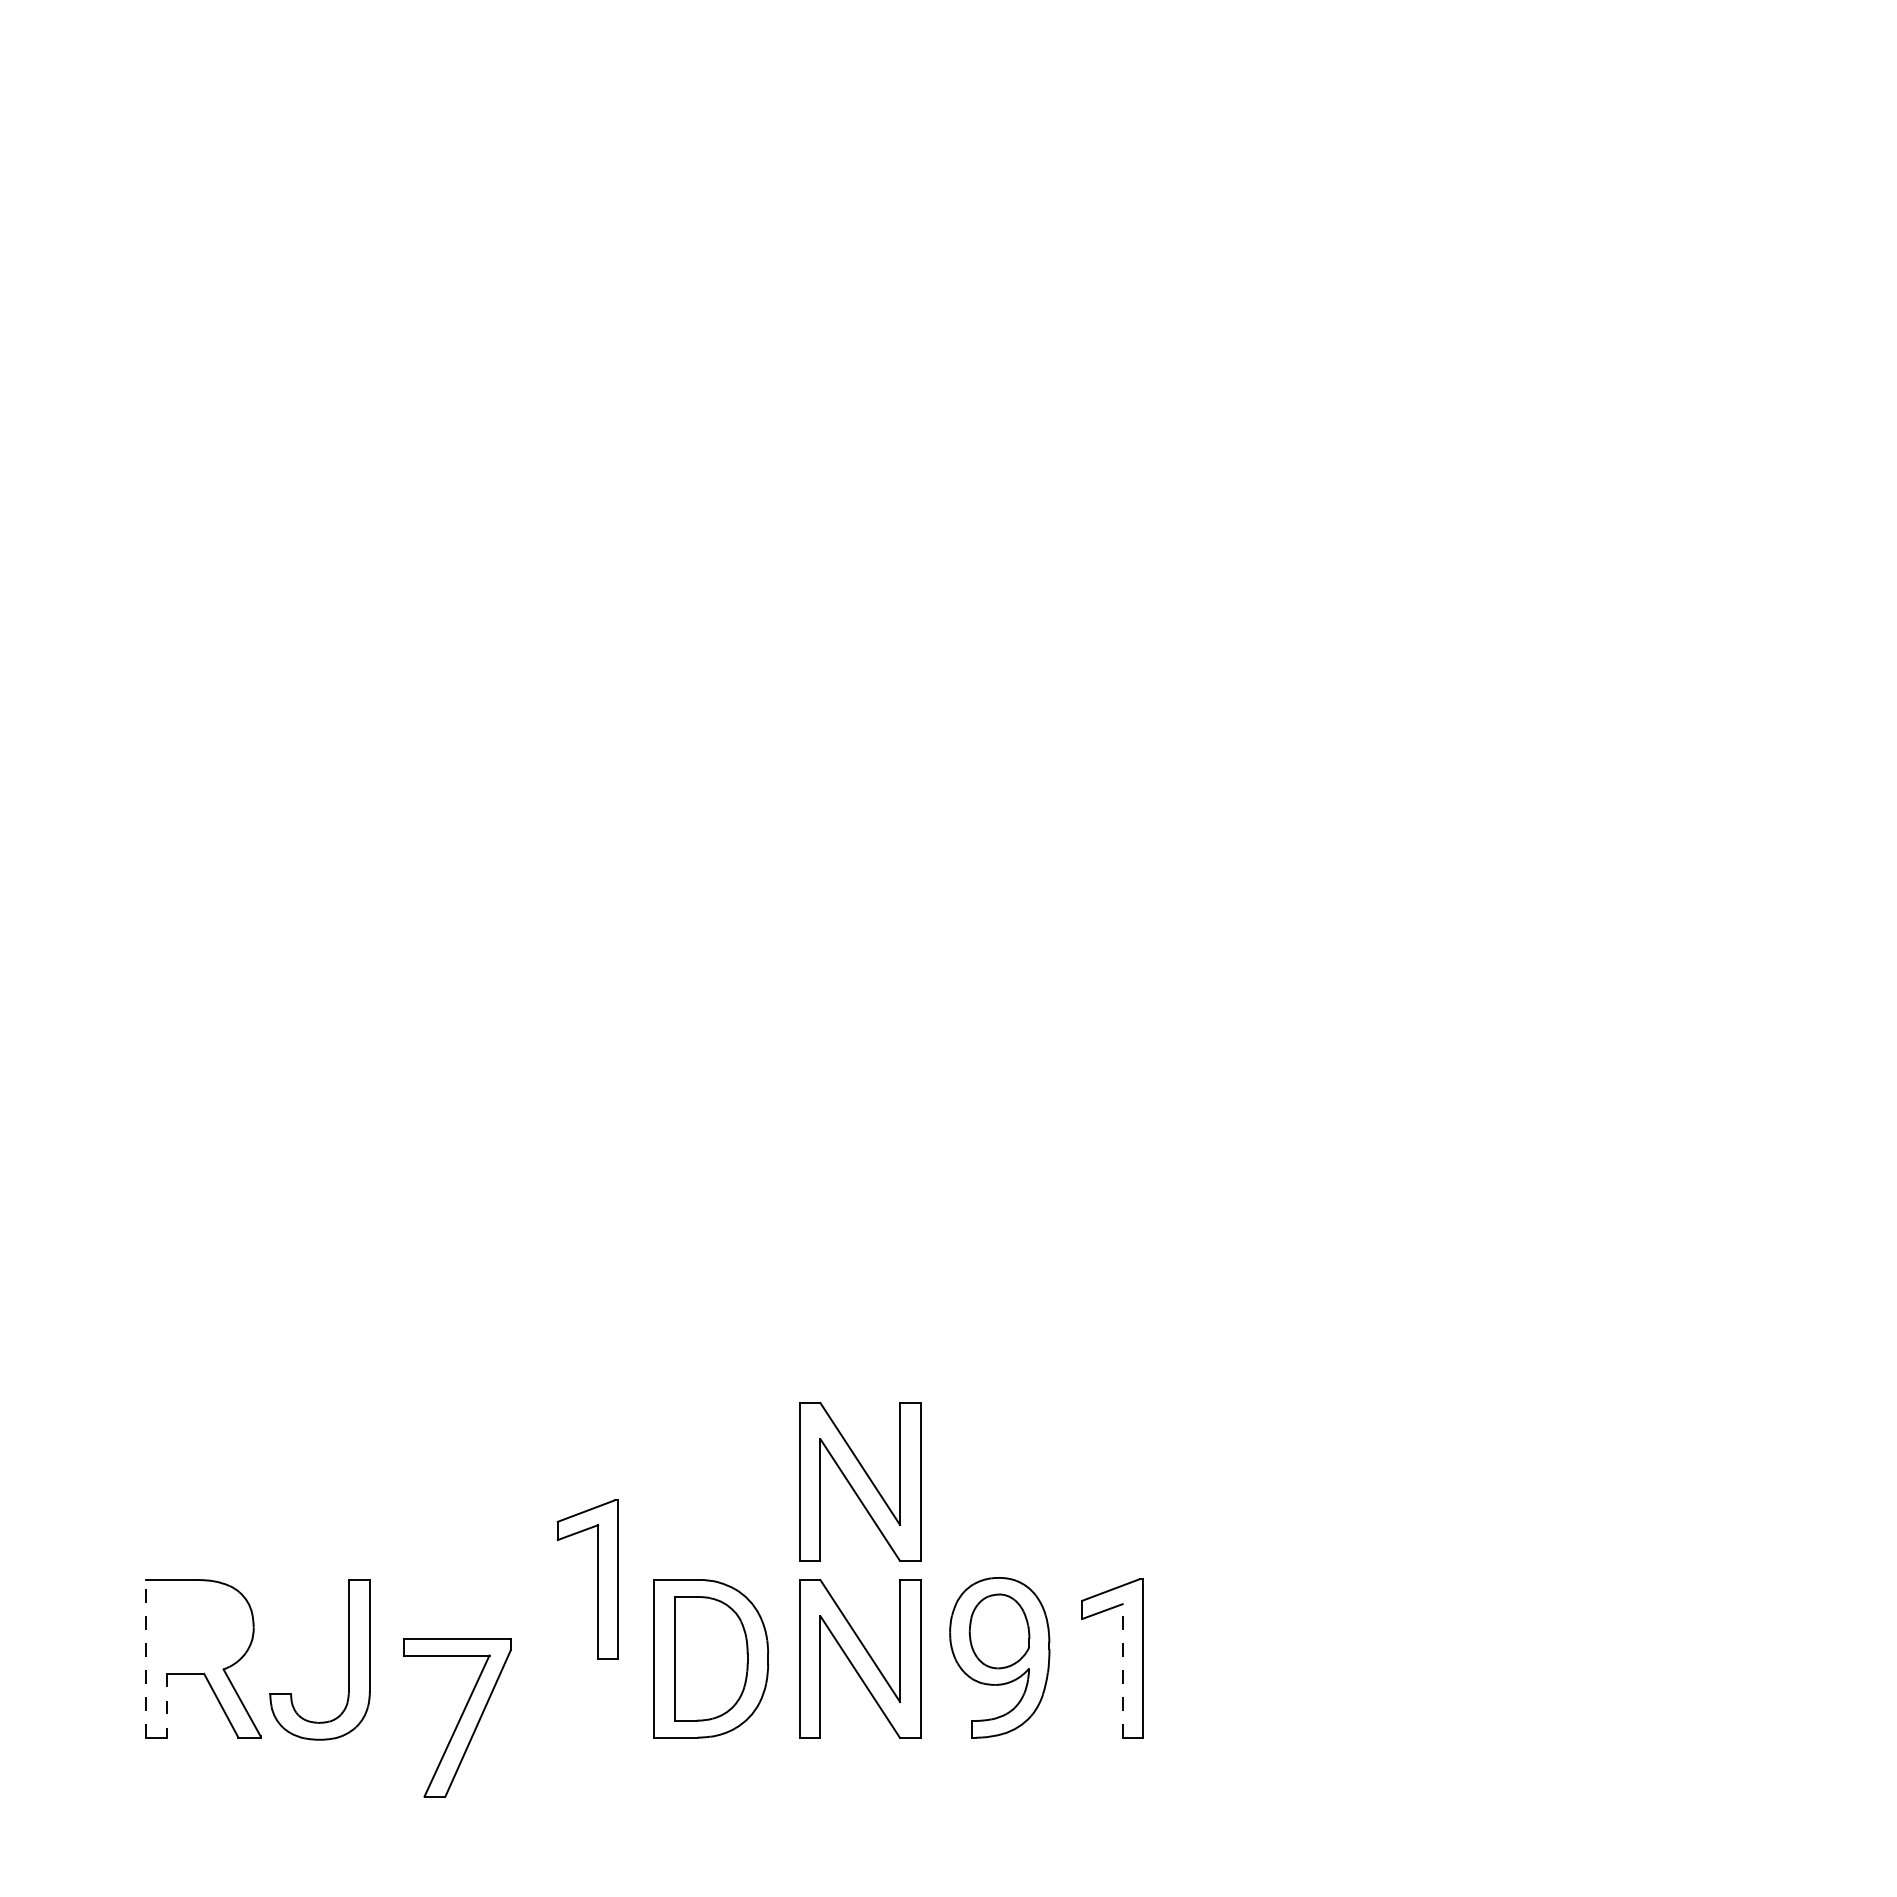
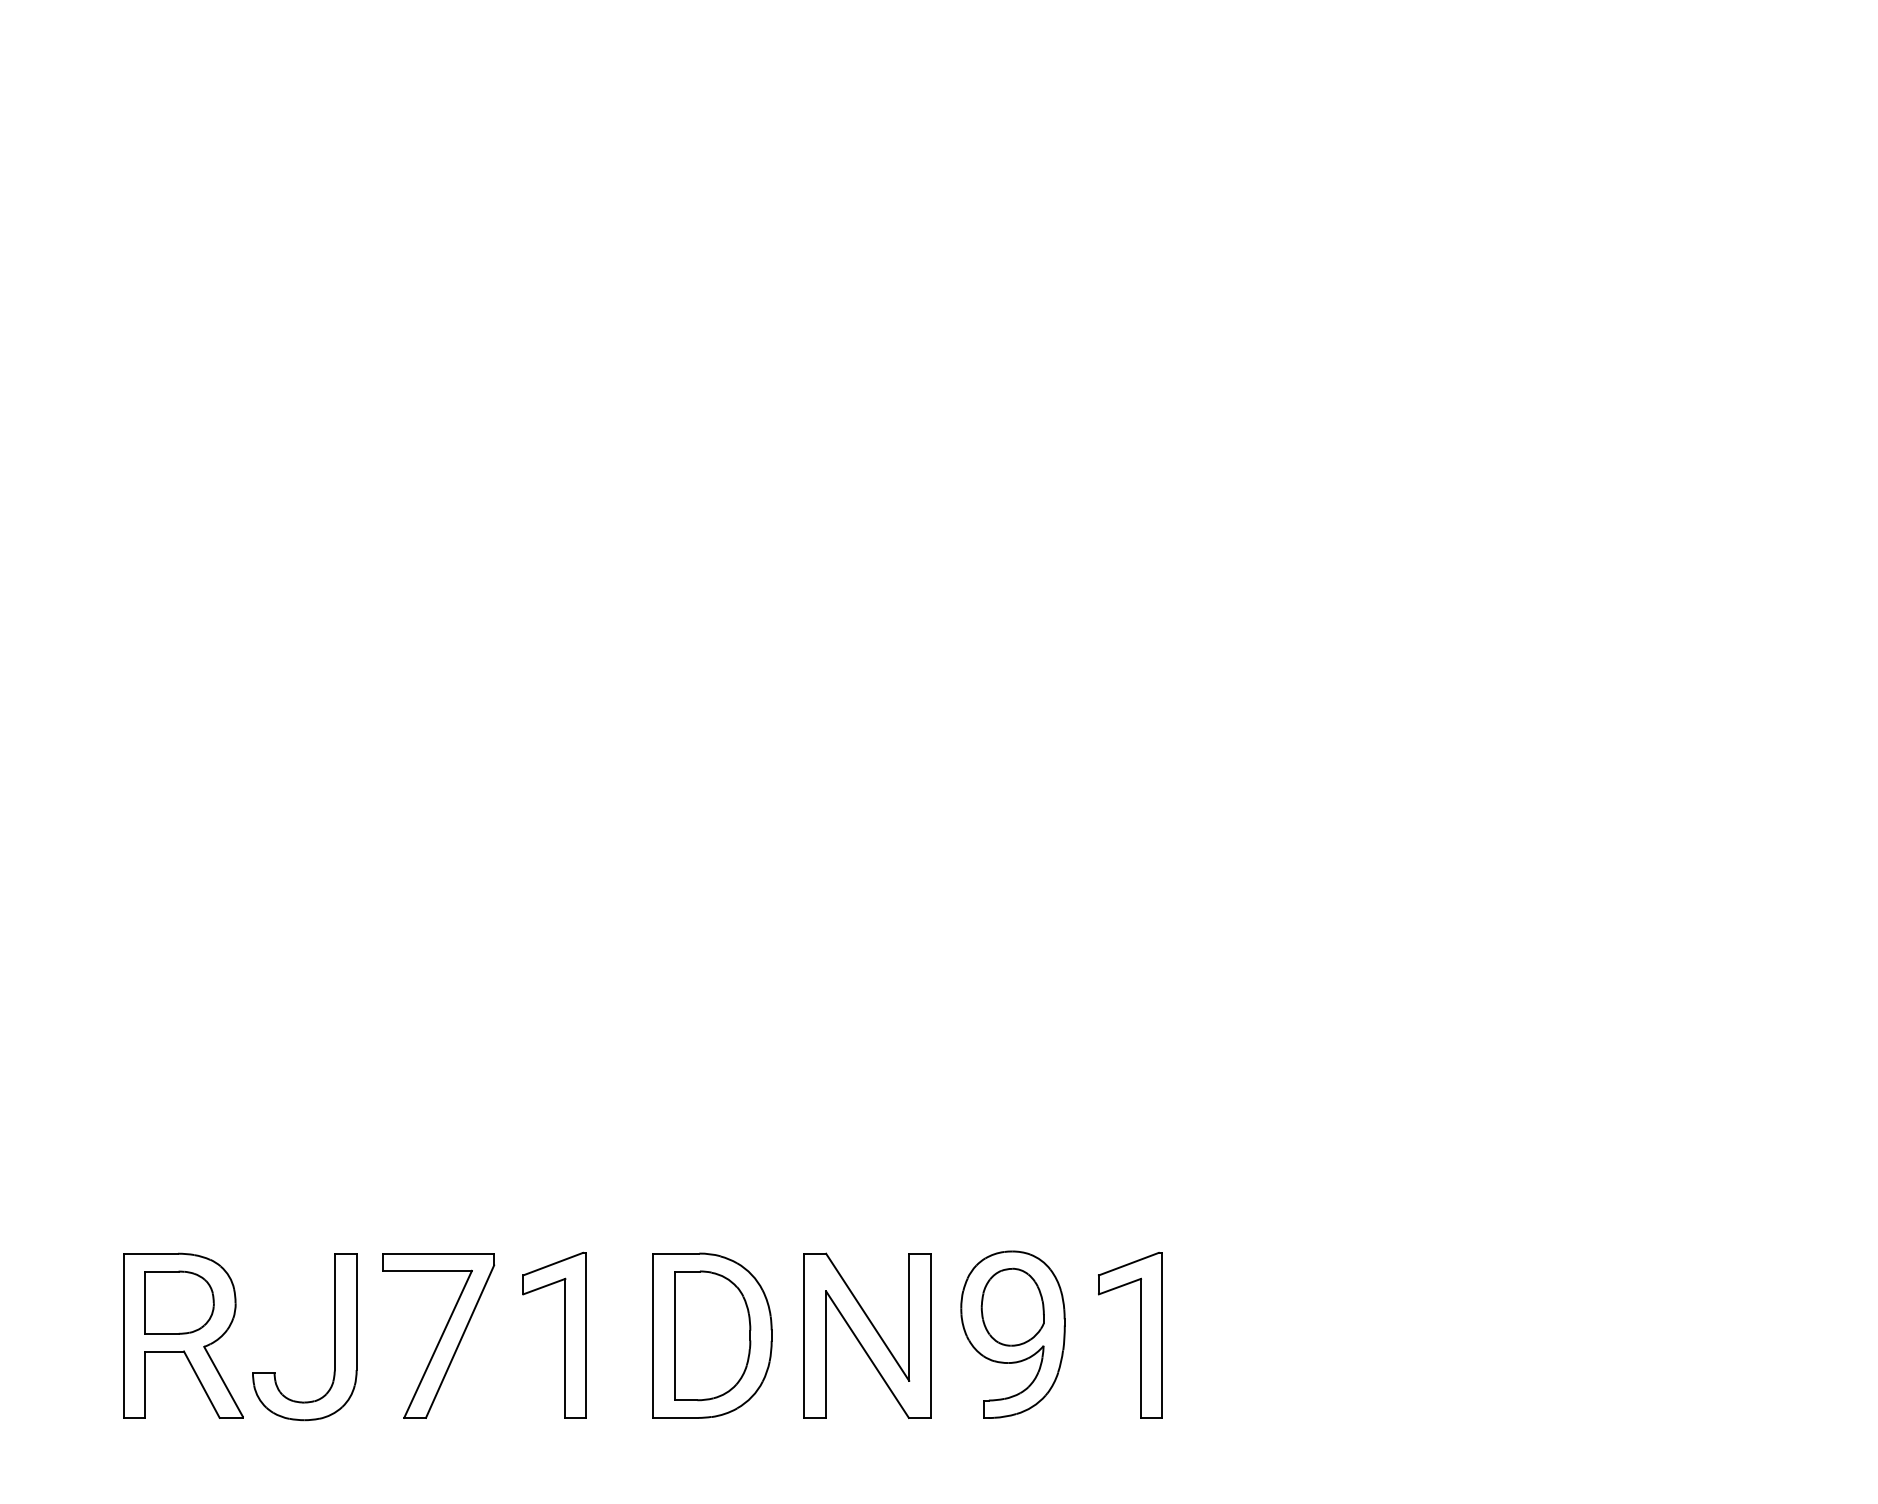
part: (860, 1481) -> (867, 1151), removed
part: (597, 1579) -> (564, 1335), moved
part: (199, 1626) -> (179, 1302), added
line: (146, 1658) -> (123, 1335), dashed -> solid
line: (1122, 1670) -> (1140, 1347), dashed -> solid
line: (167, 1705) -> (145, 1384), dashed -> solid
part: (457, 1717) -> (438, 1335), moved

